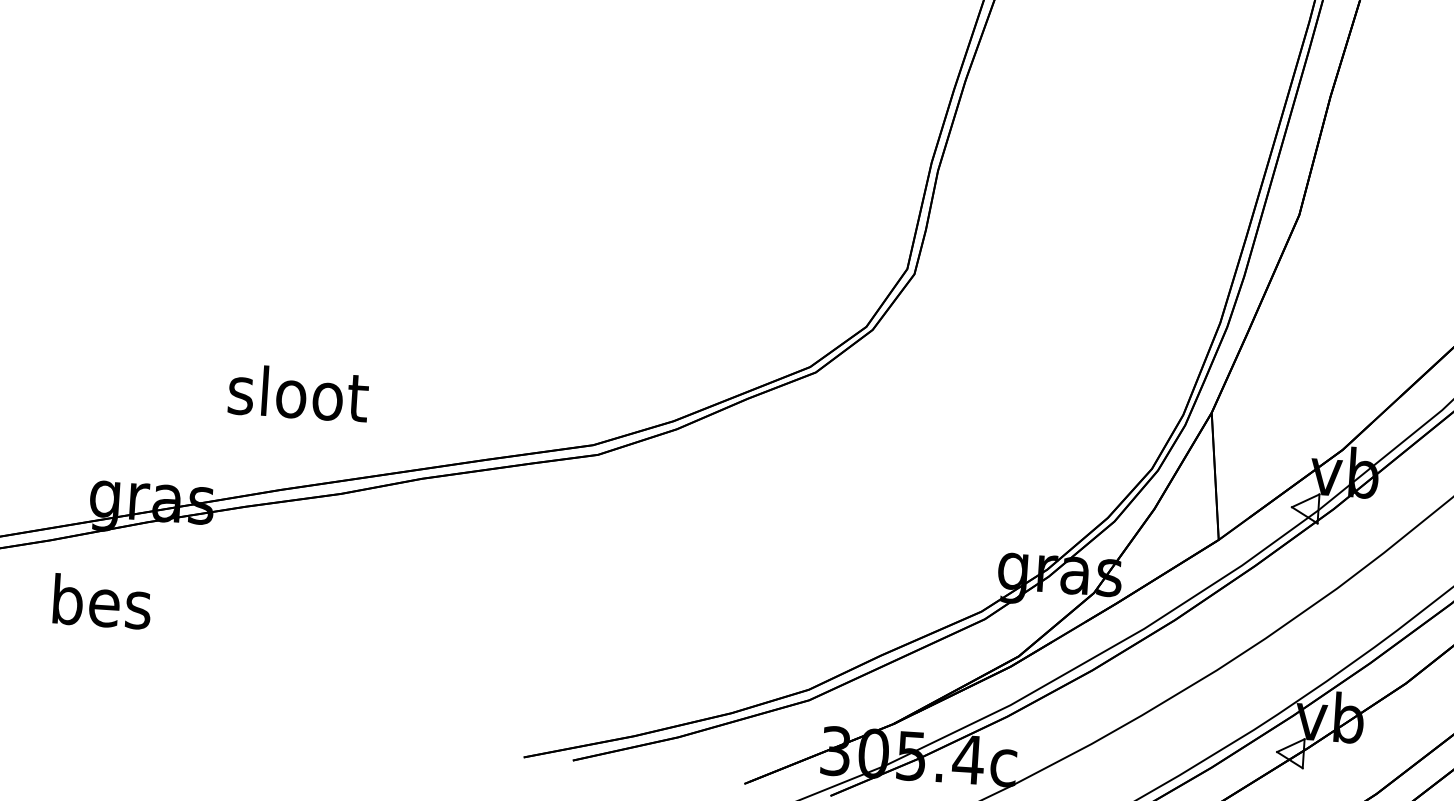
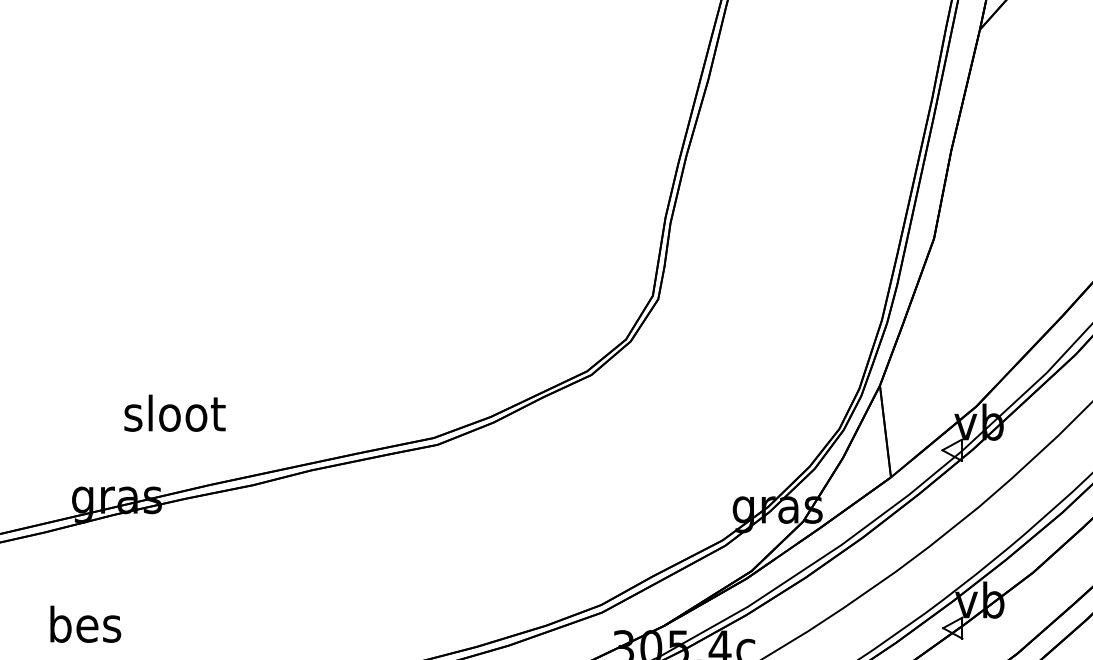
text: (297, 392) -> (174, 412), moved
text: (102, 600) -> (85, 623), moved

